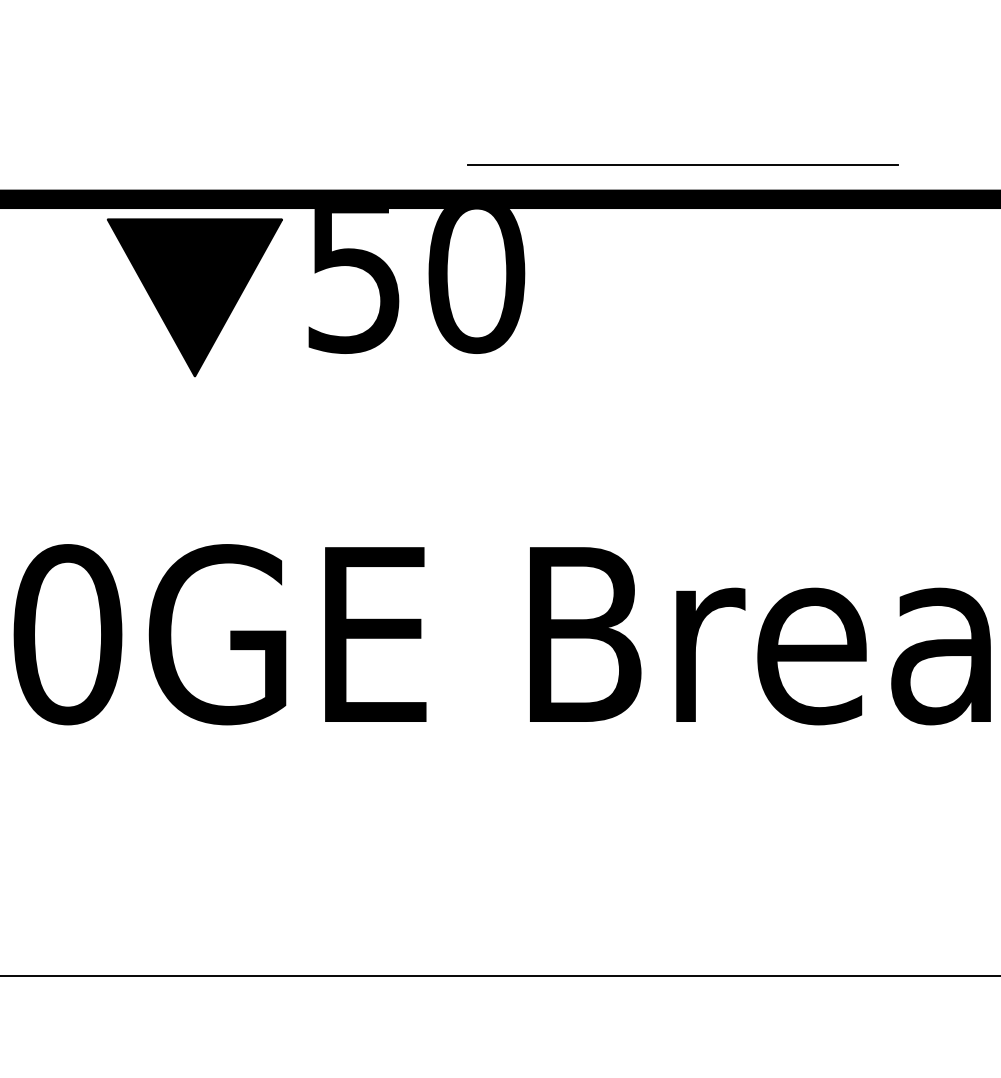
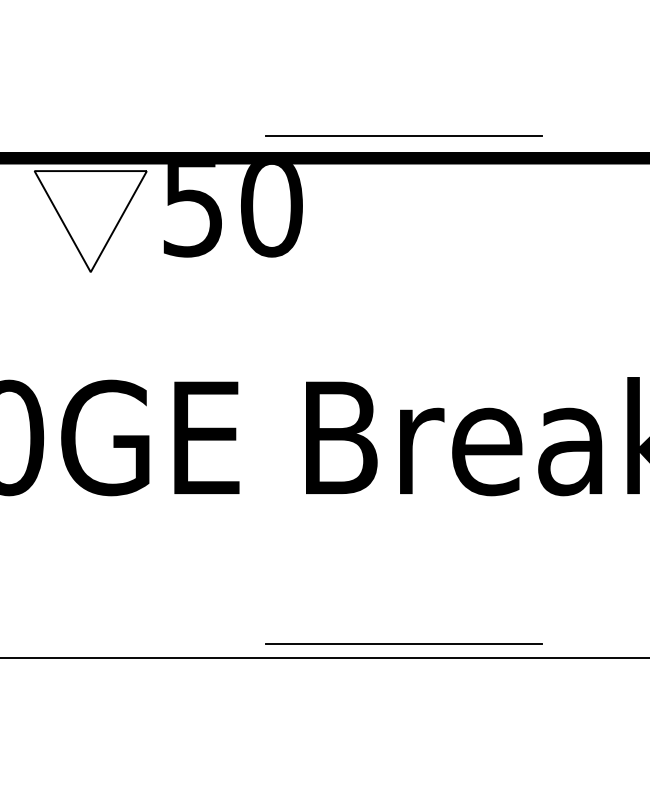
fill: (194, 297) -> (90, 221), removed
line: (681, 954) -> (403, 643), added

